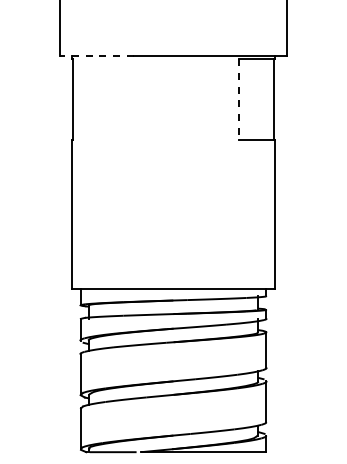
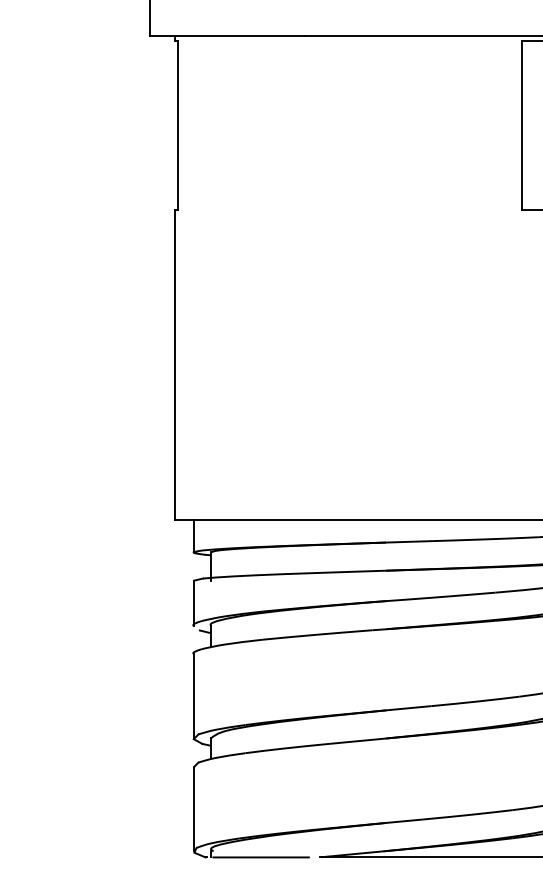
line: (96, 56) -> (226, 35), dashed -> solid
line: (238, 99) -> (521, 125), dashed -> solid

